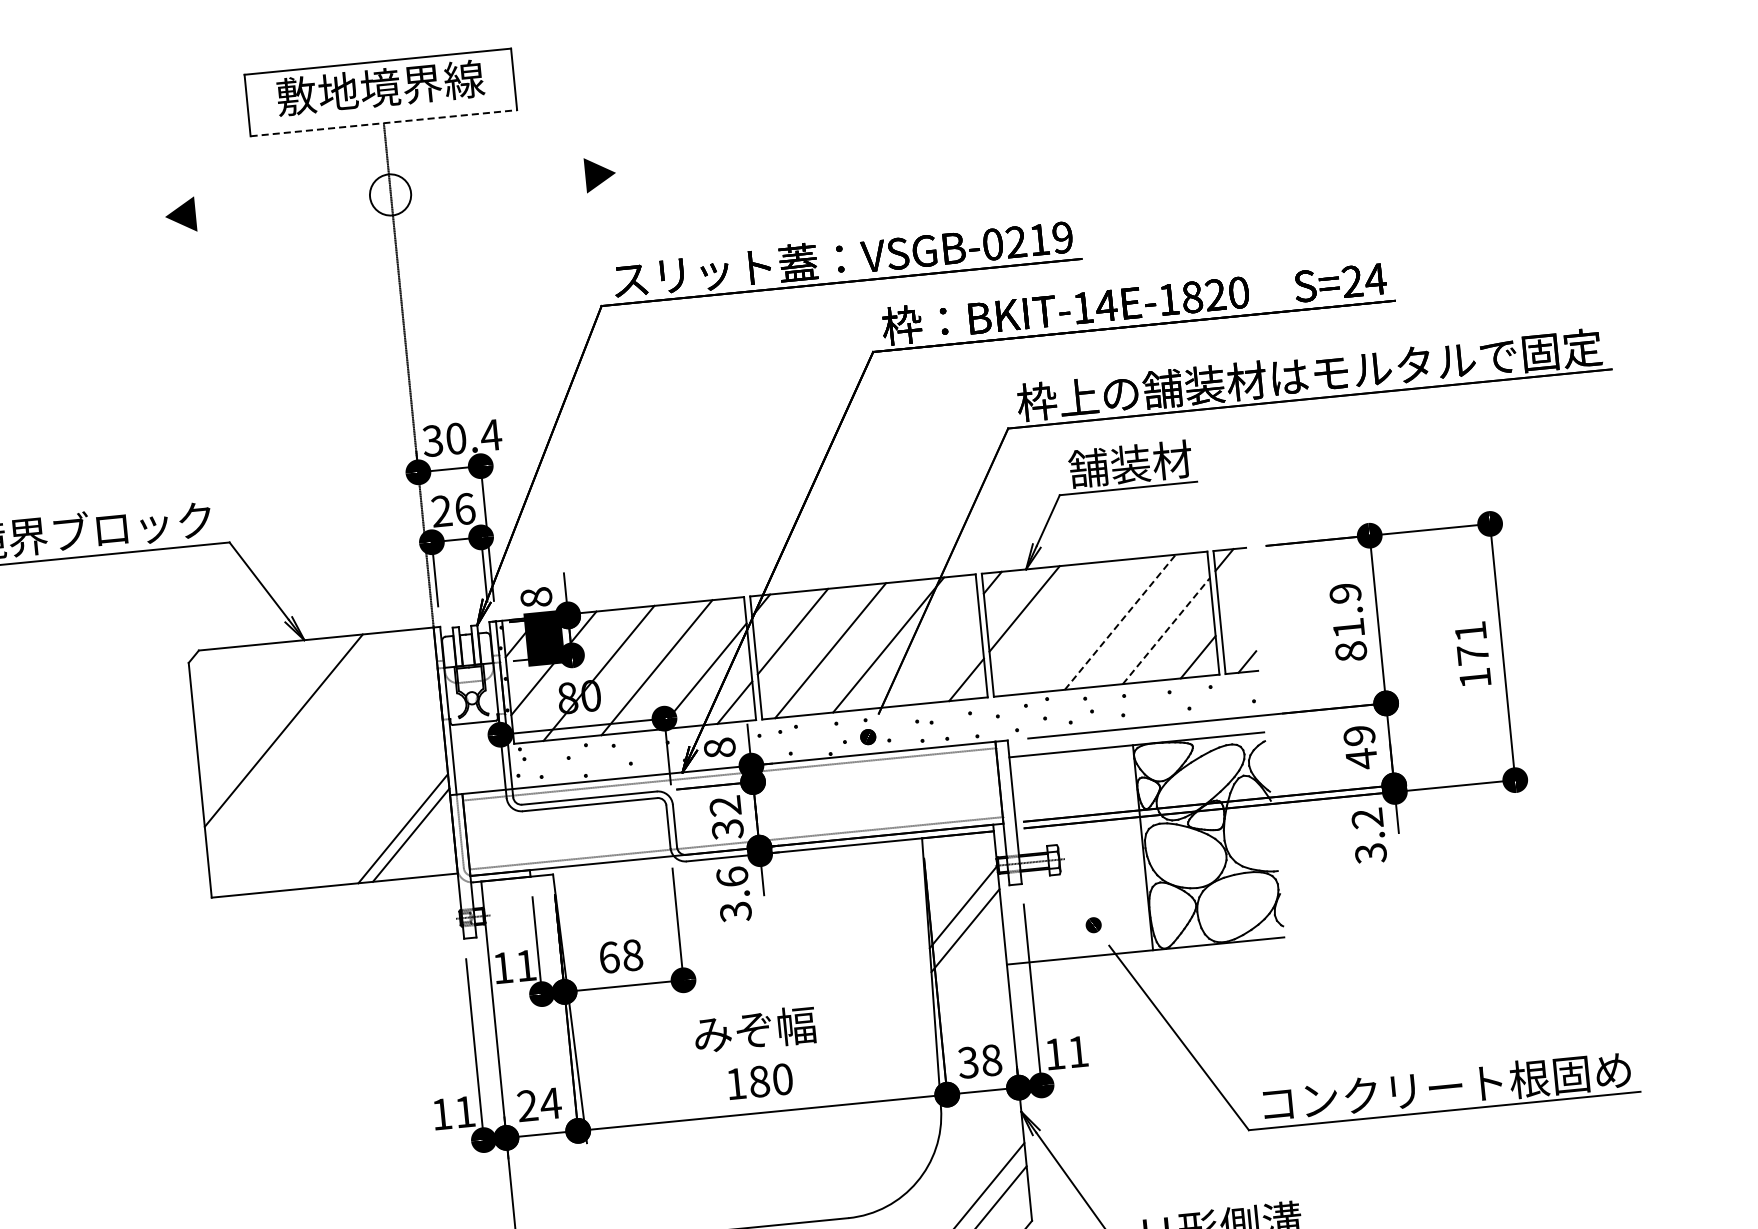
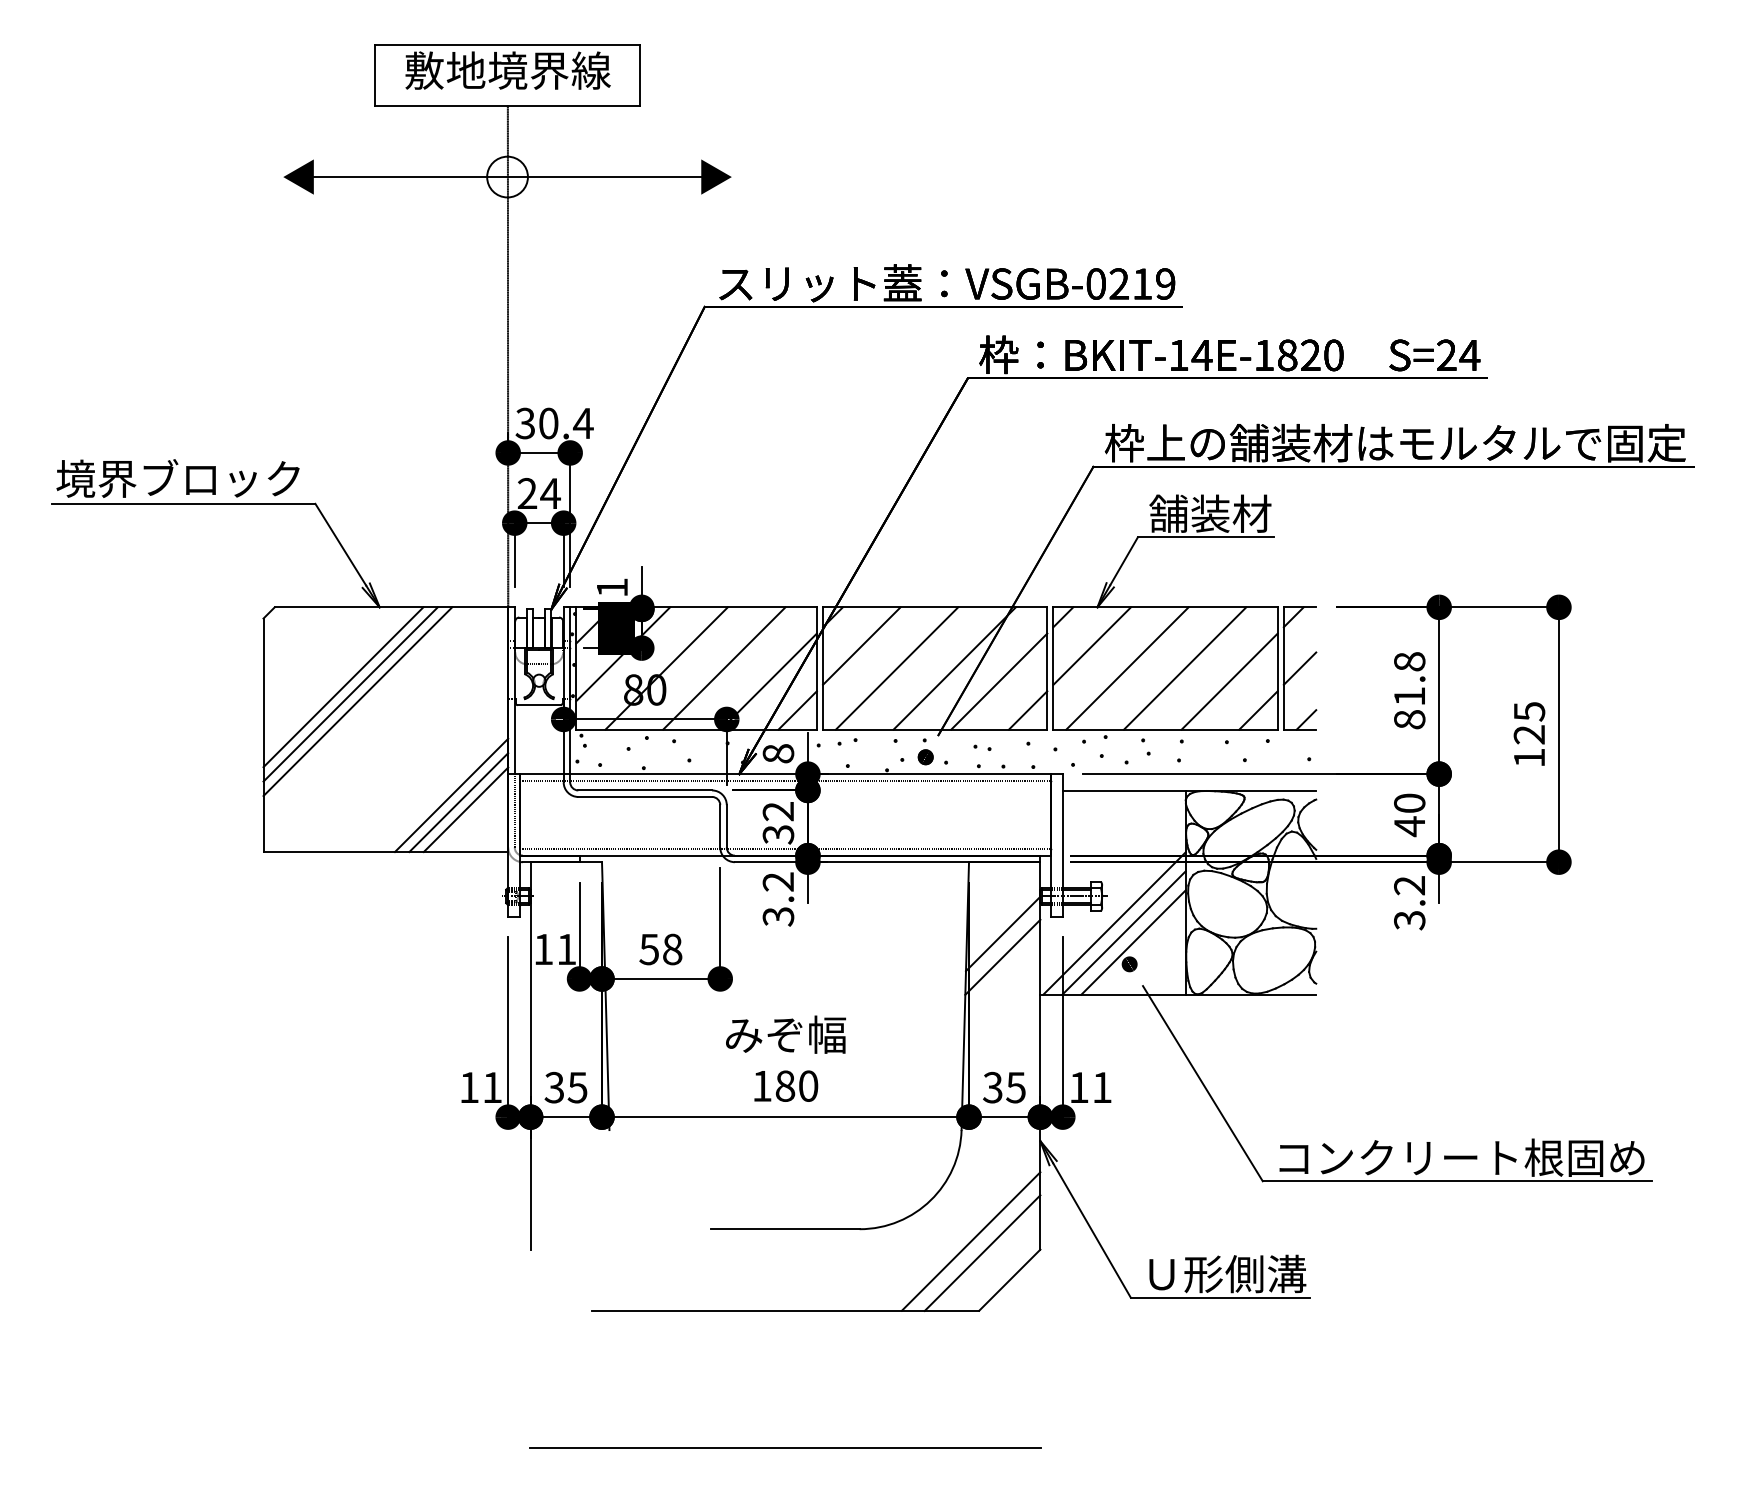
line: (383, 123) -> (507, 105), dashed -> solid
line: (390, 195) -> (507, 177), added
text: (464, 508) -> (550, 493), 26 -> 24
text: (1345, 593) -> (1409, 661), 81.9 -> 81.8
text: (536, 597) -> (612, 587), 8 -> 1
line: (1235, 611) -> (1299, 668), added
line: (1120, 622) -> (1185, 668), dashed -> solid
line: (1062, 627) -> (1127, 668), added
line: (1166, 630) -> (1229, 681), dashed -> solid
text: (1471, 643) -> (1529, 723), 171 -> 125
line: (934, 653) -> (999, 681), added
line: (275, 724) -> (343, 687), added
text: (1359, 734) -> (1409, 802), 49 -> 40
line: (291, 737) -> (357, 701), added
line: (395, 822) -> (451, 795), added
text: (732, 876) -> (778, 881), 3.6 -> 3.2
line: (1074, 885) -> (1114, 923), added
line: (1084, 893) -> (1123, 932), added
line: (1095, 902) -> (1133, 942), added
text: (609, 957) -> (649, 949), 68 -> 58
text: (991, 1060) -> (1015, 1087), 38 -> 35
text: (539, 1104) -> (566, 1087), 24 -> 35

